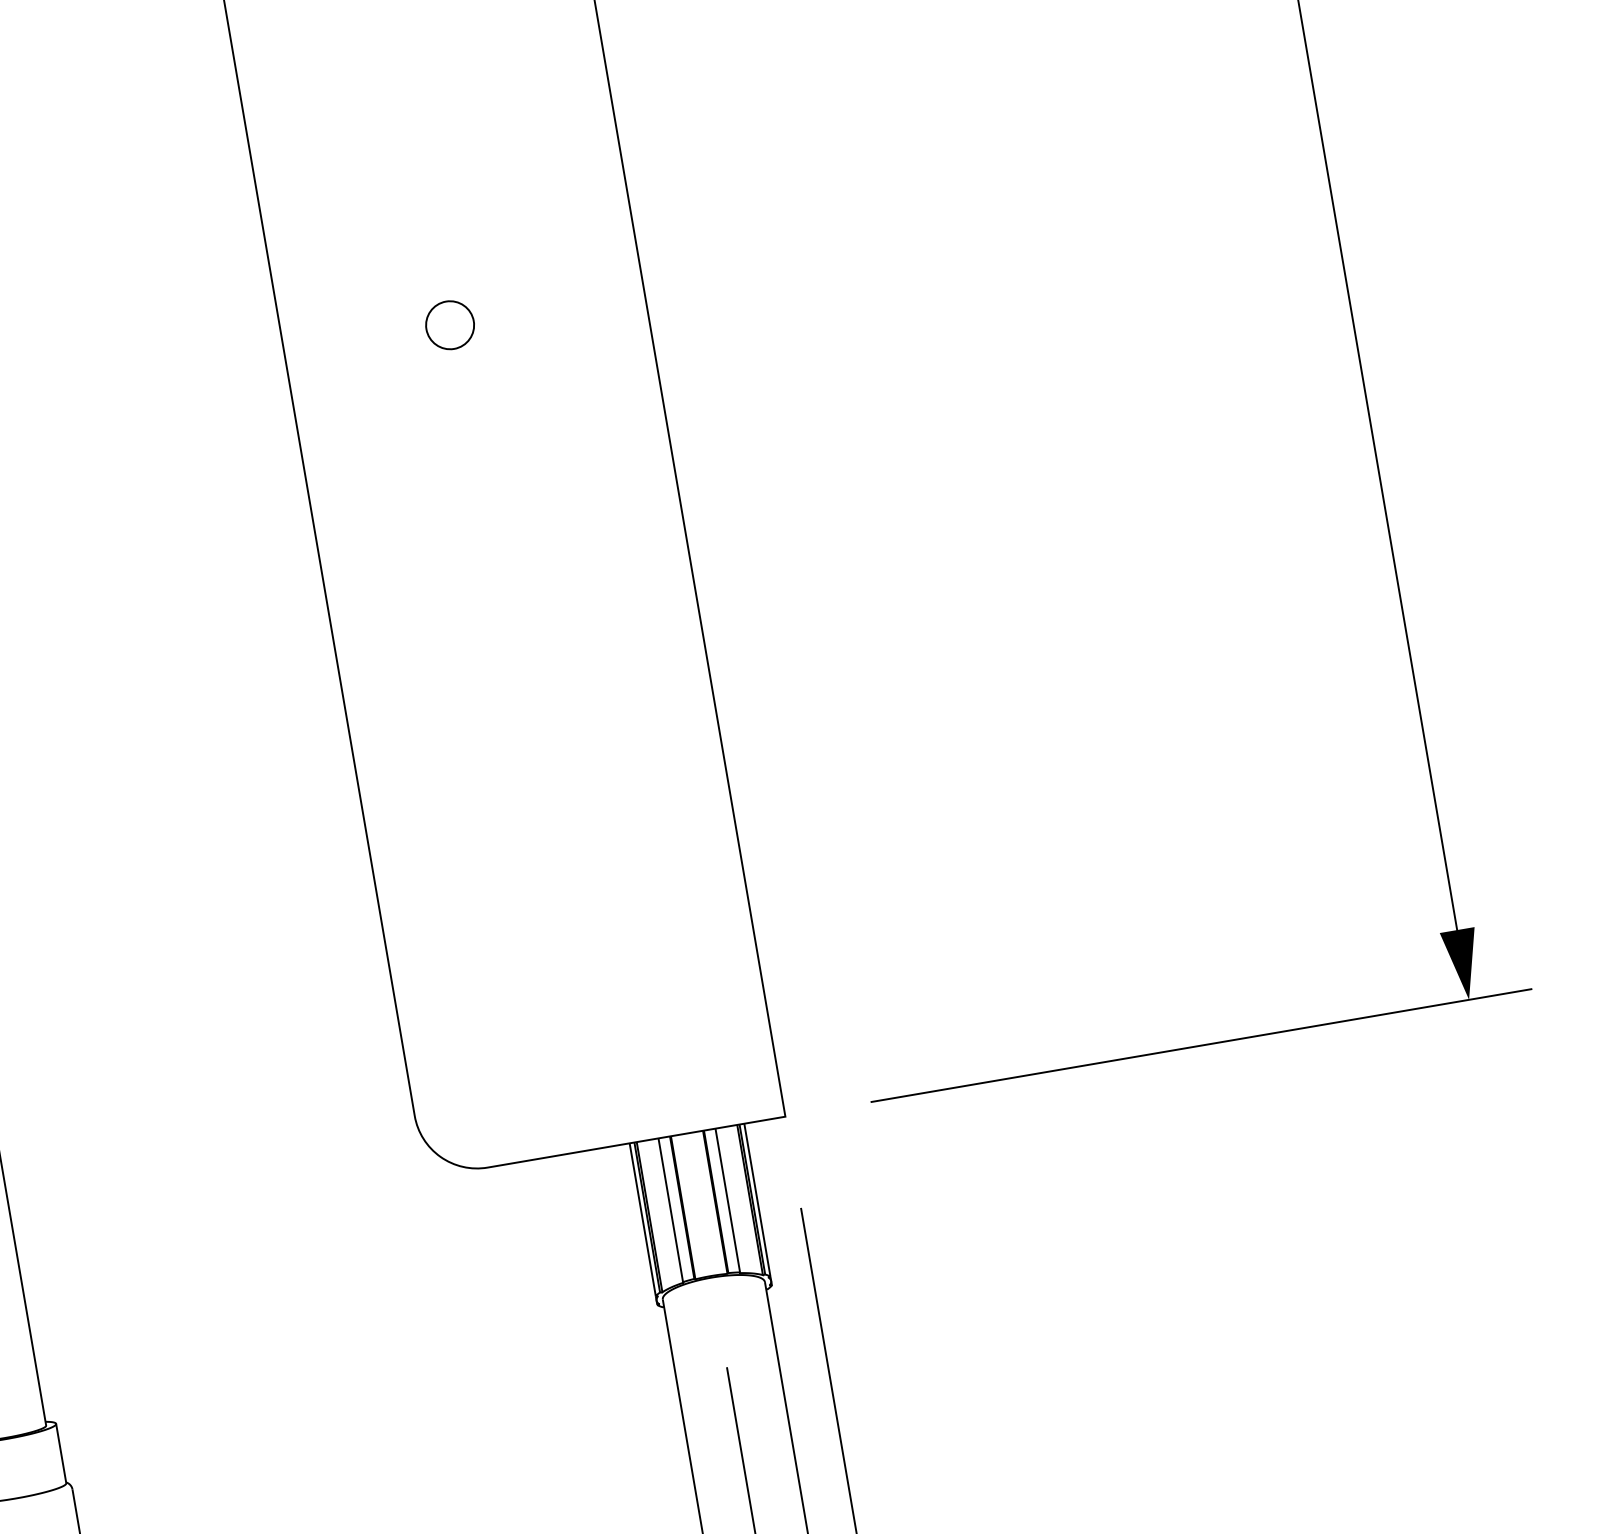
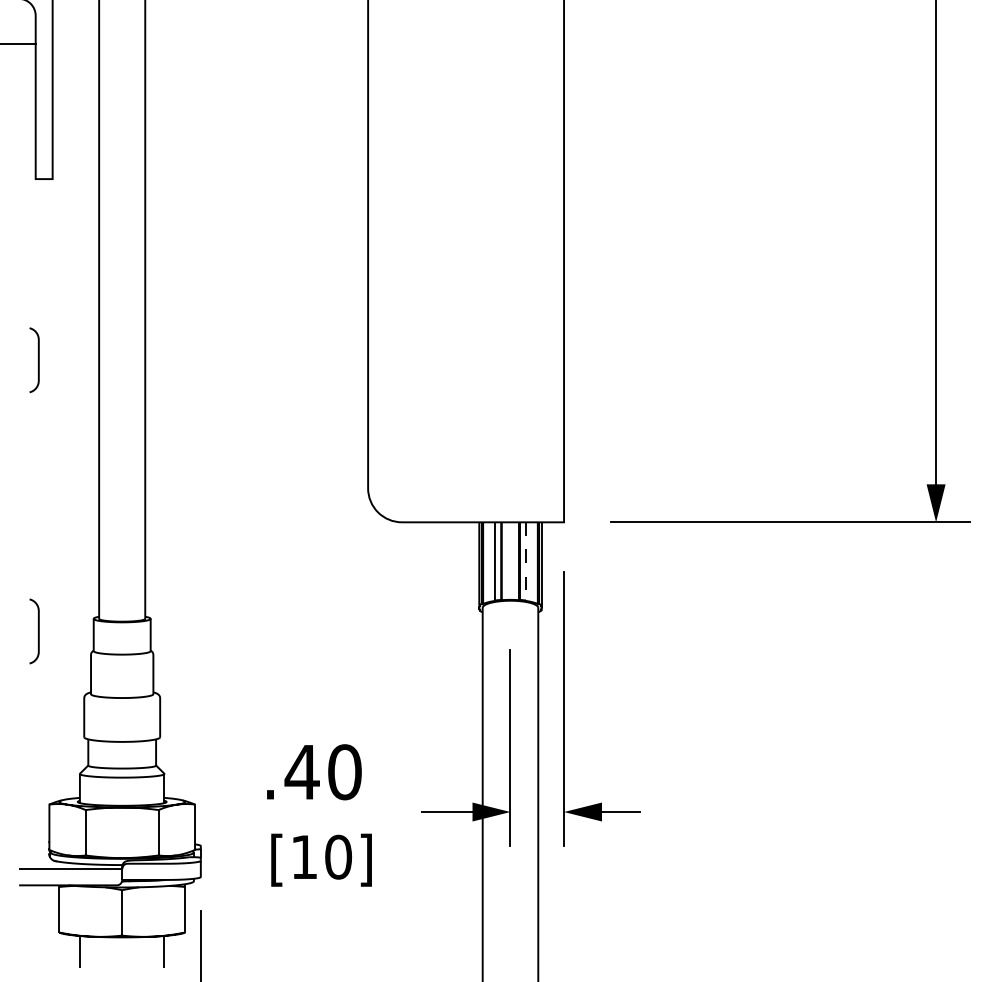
circle: (448, 325) -> (457, 73), removed
line: (726, 1200) -> (525, 561), solid -> dashed

